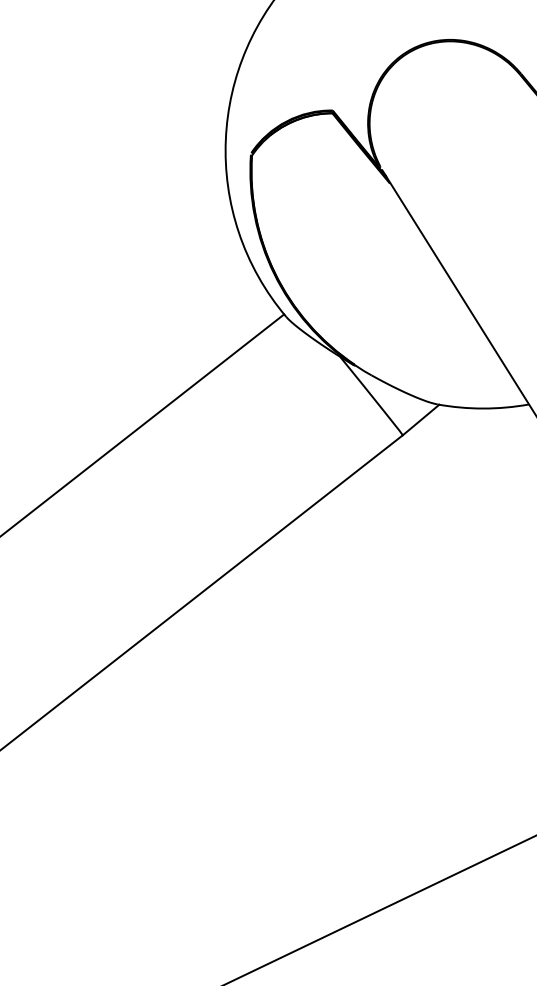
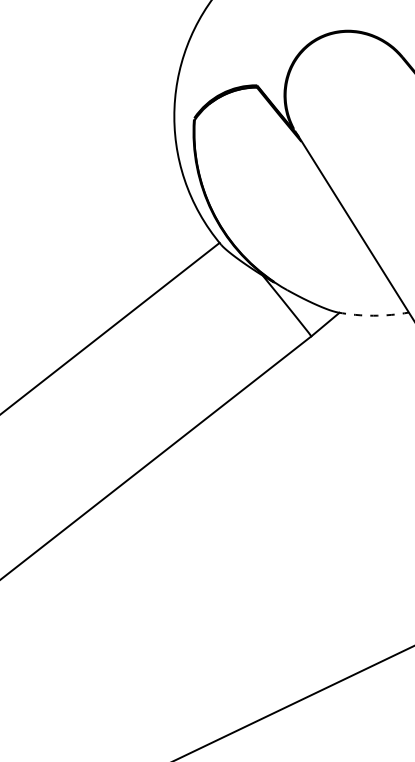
arc: (483, 408) -> (373, 315), solid -> dashed

